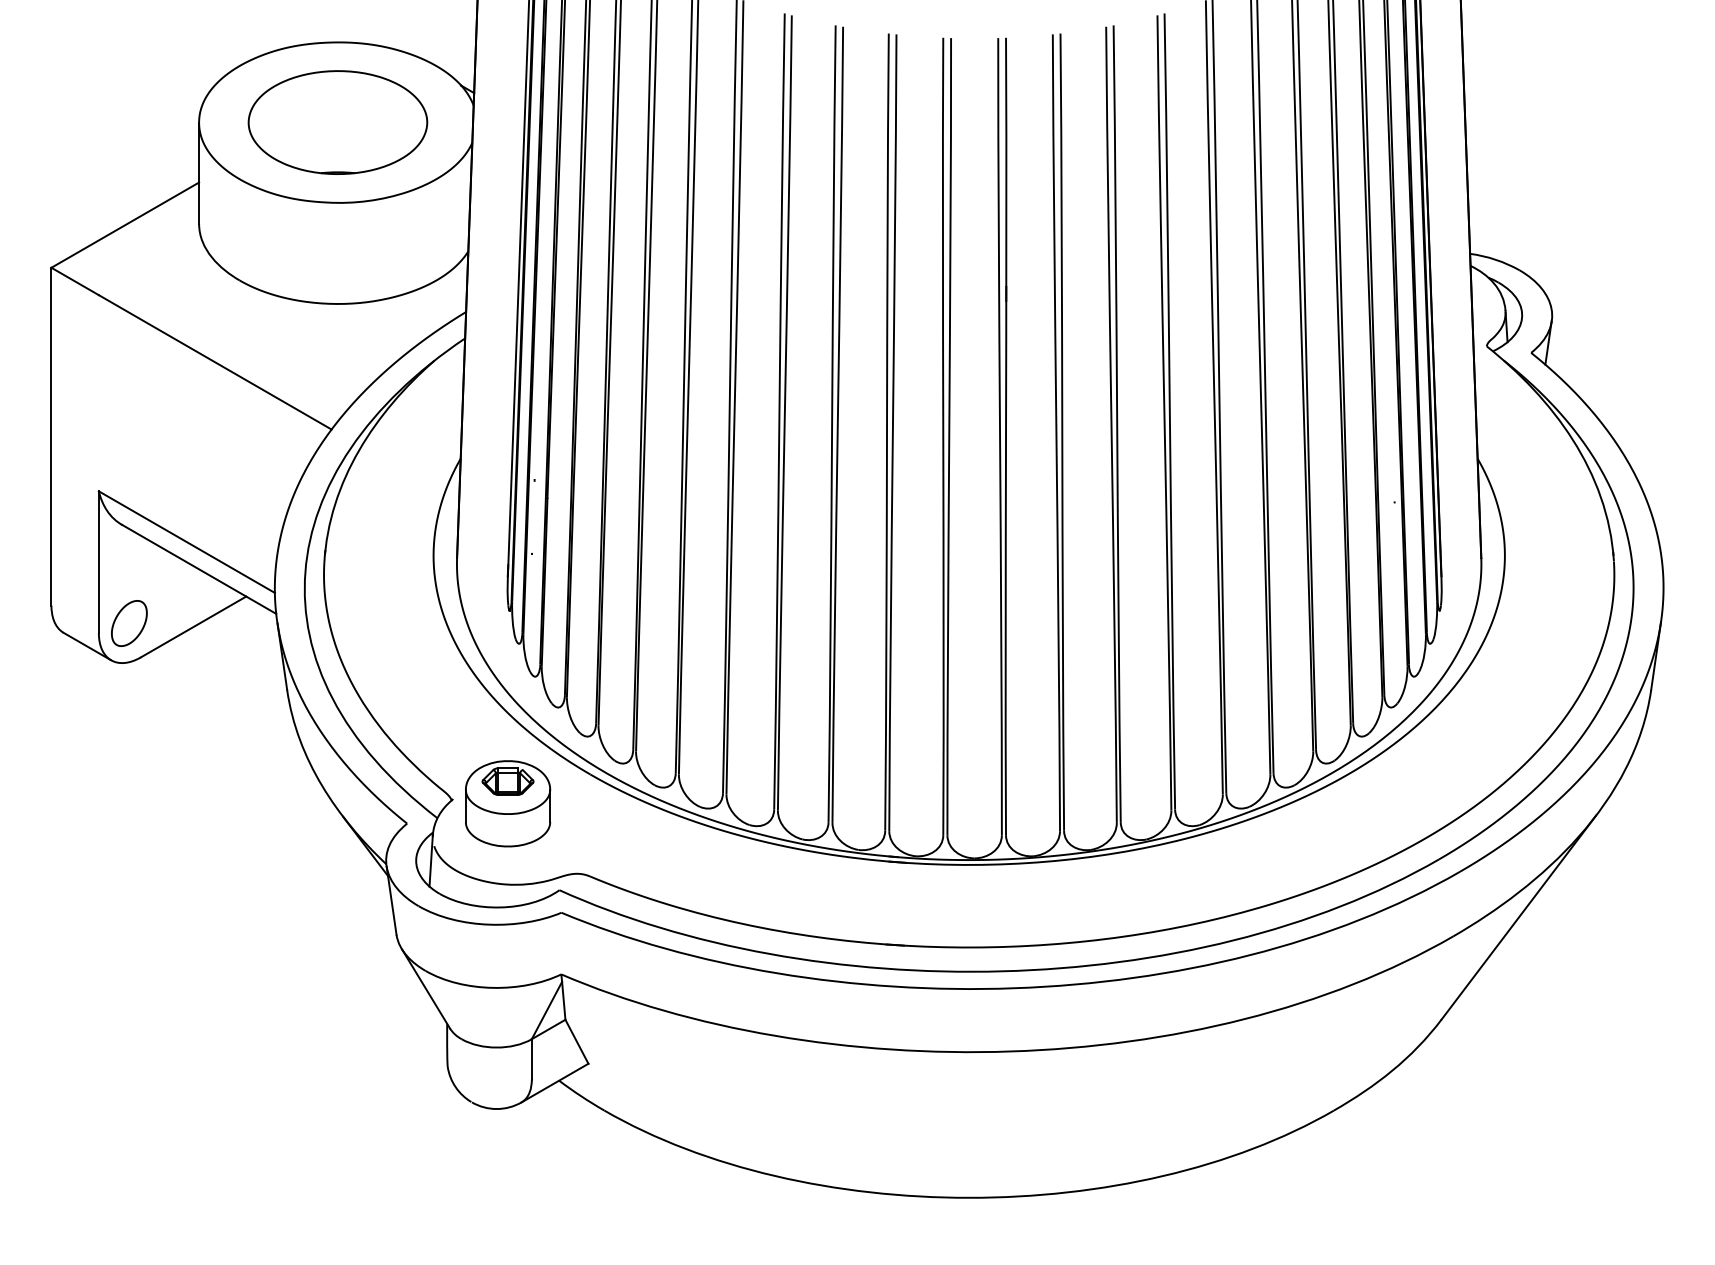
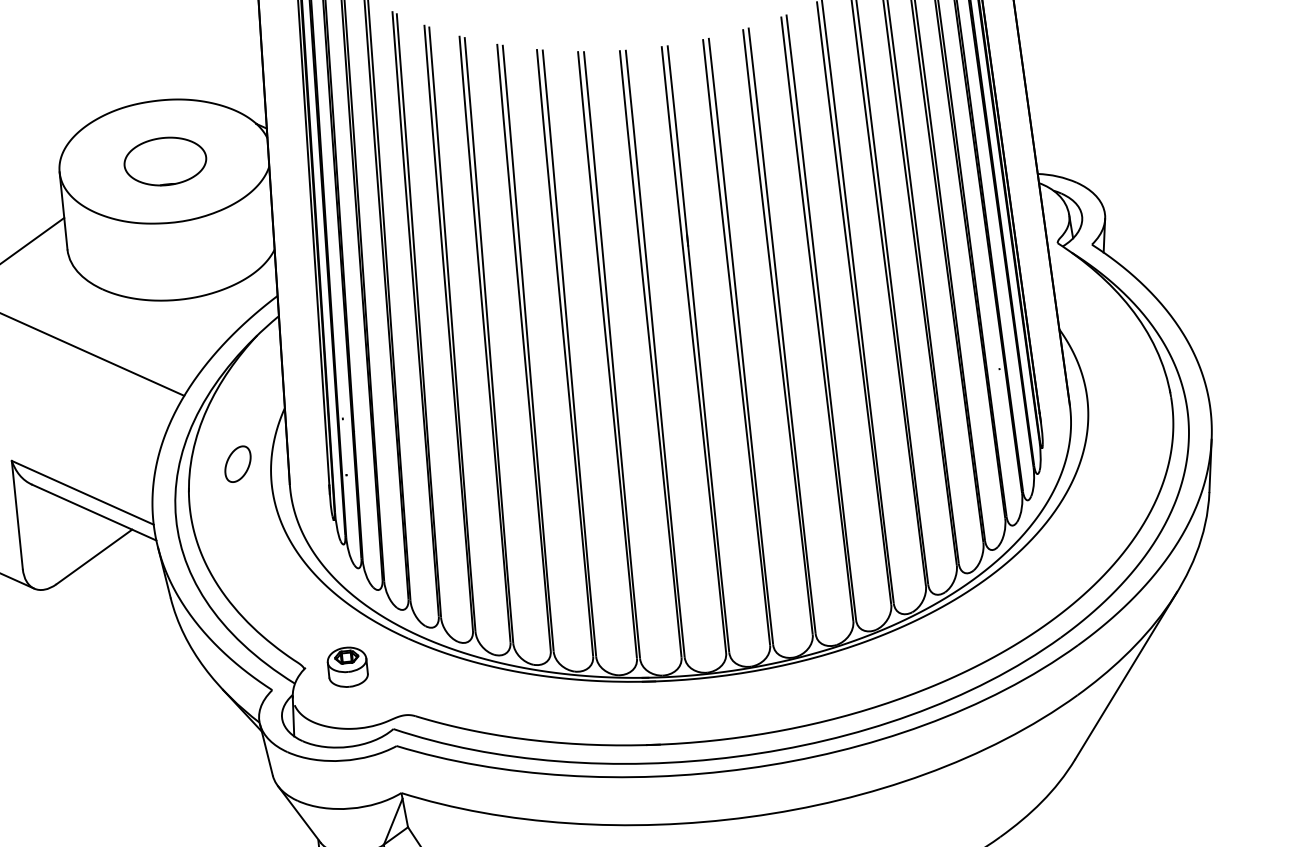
part: (337, 122) -> (165, 161), size x0.6
part: (129, 623) -> (238, 464), moved
part: (508, 803) -> (347, 666), size x0.6

